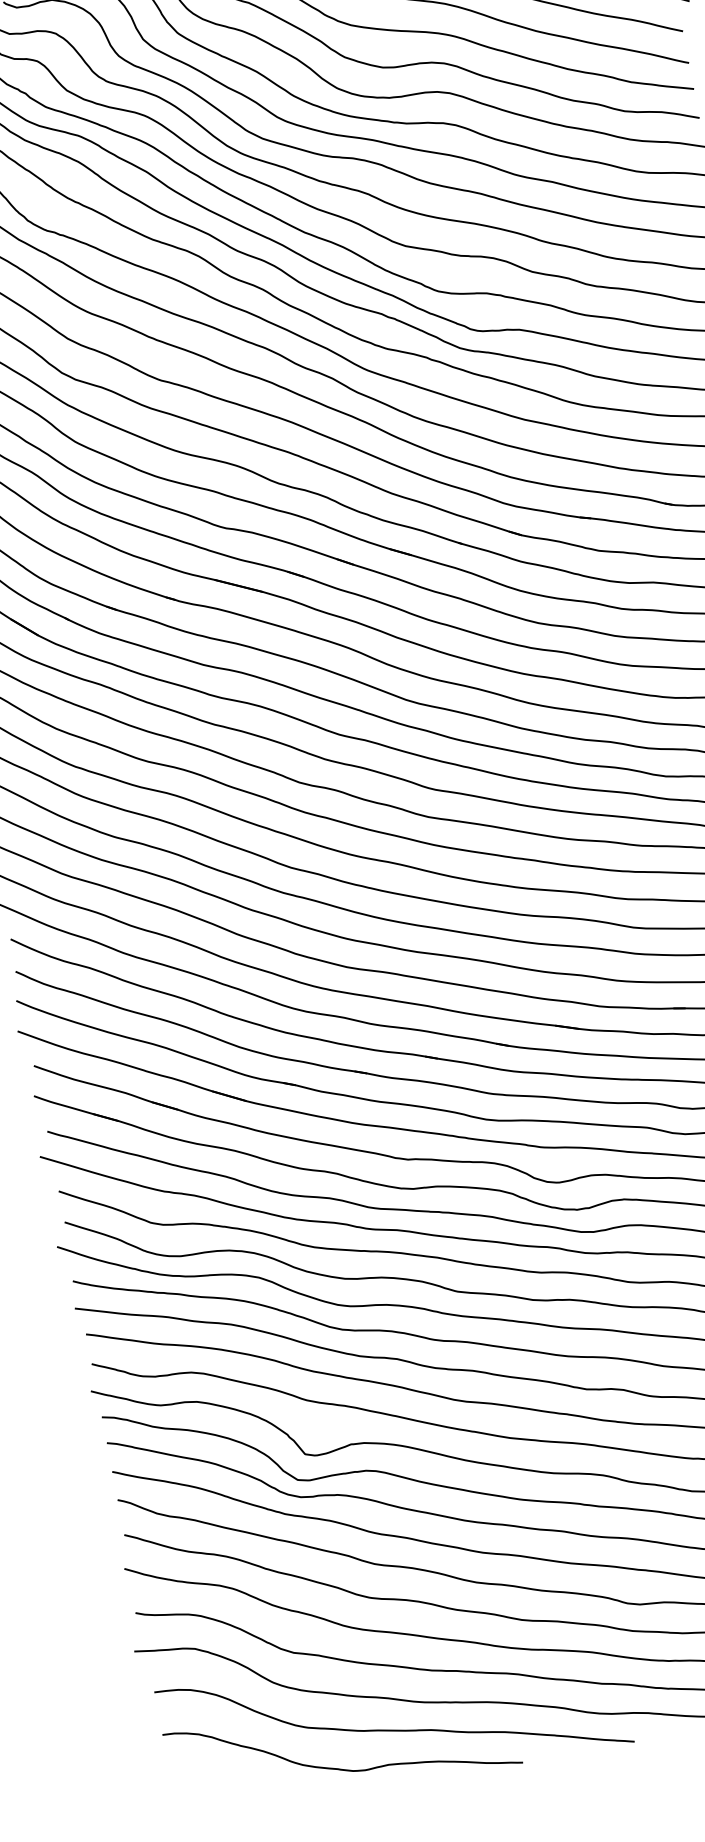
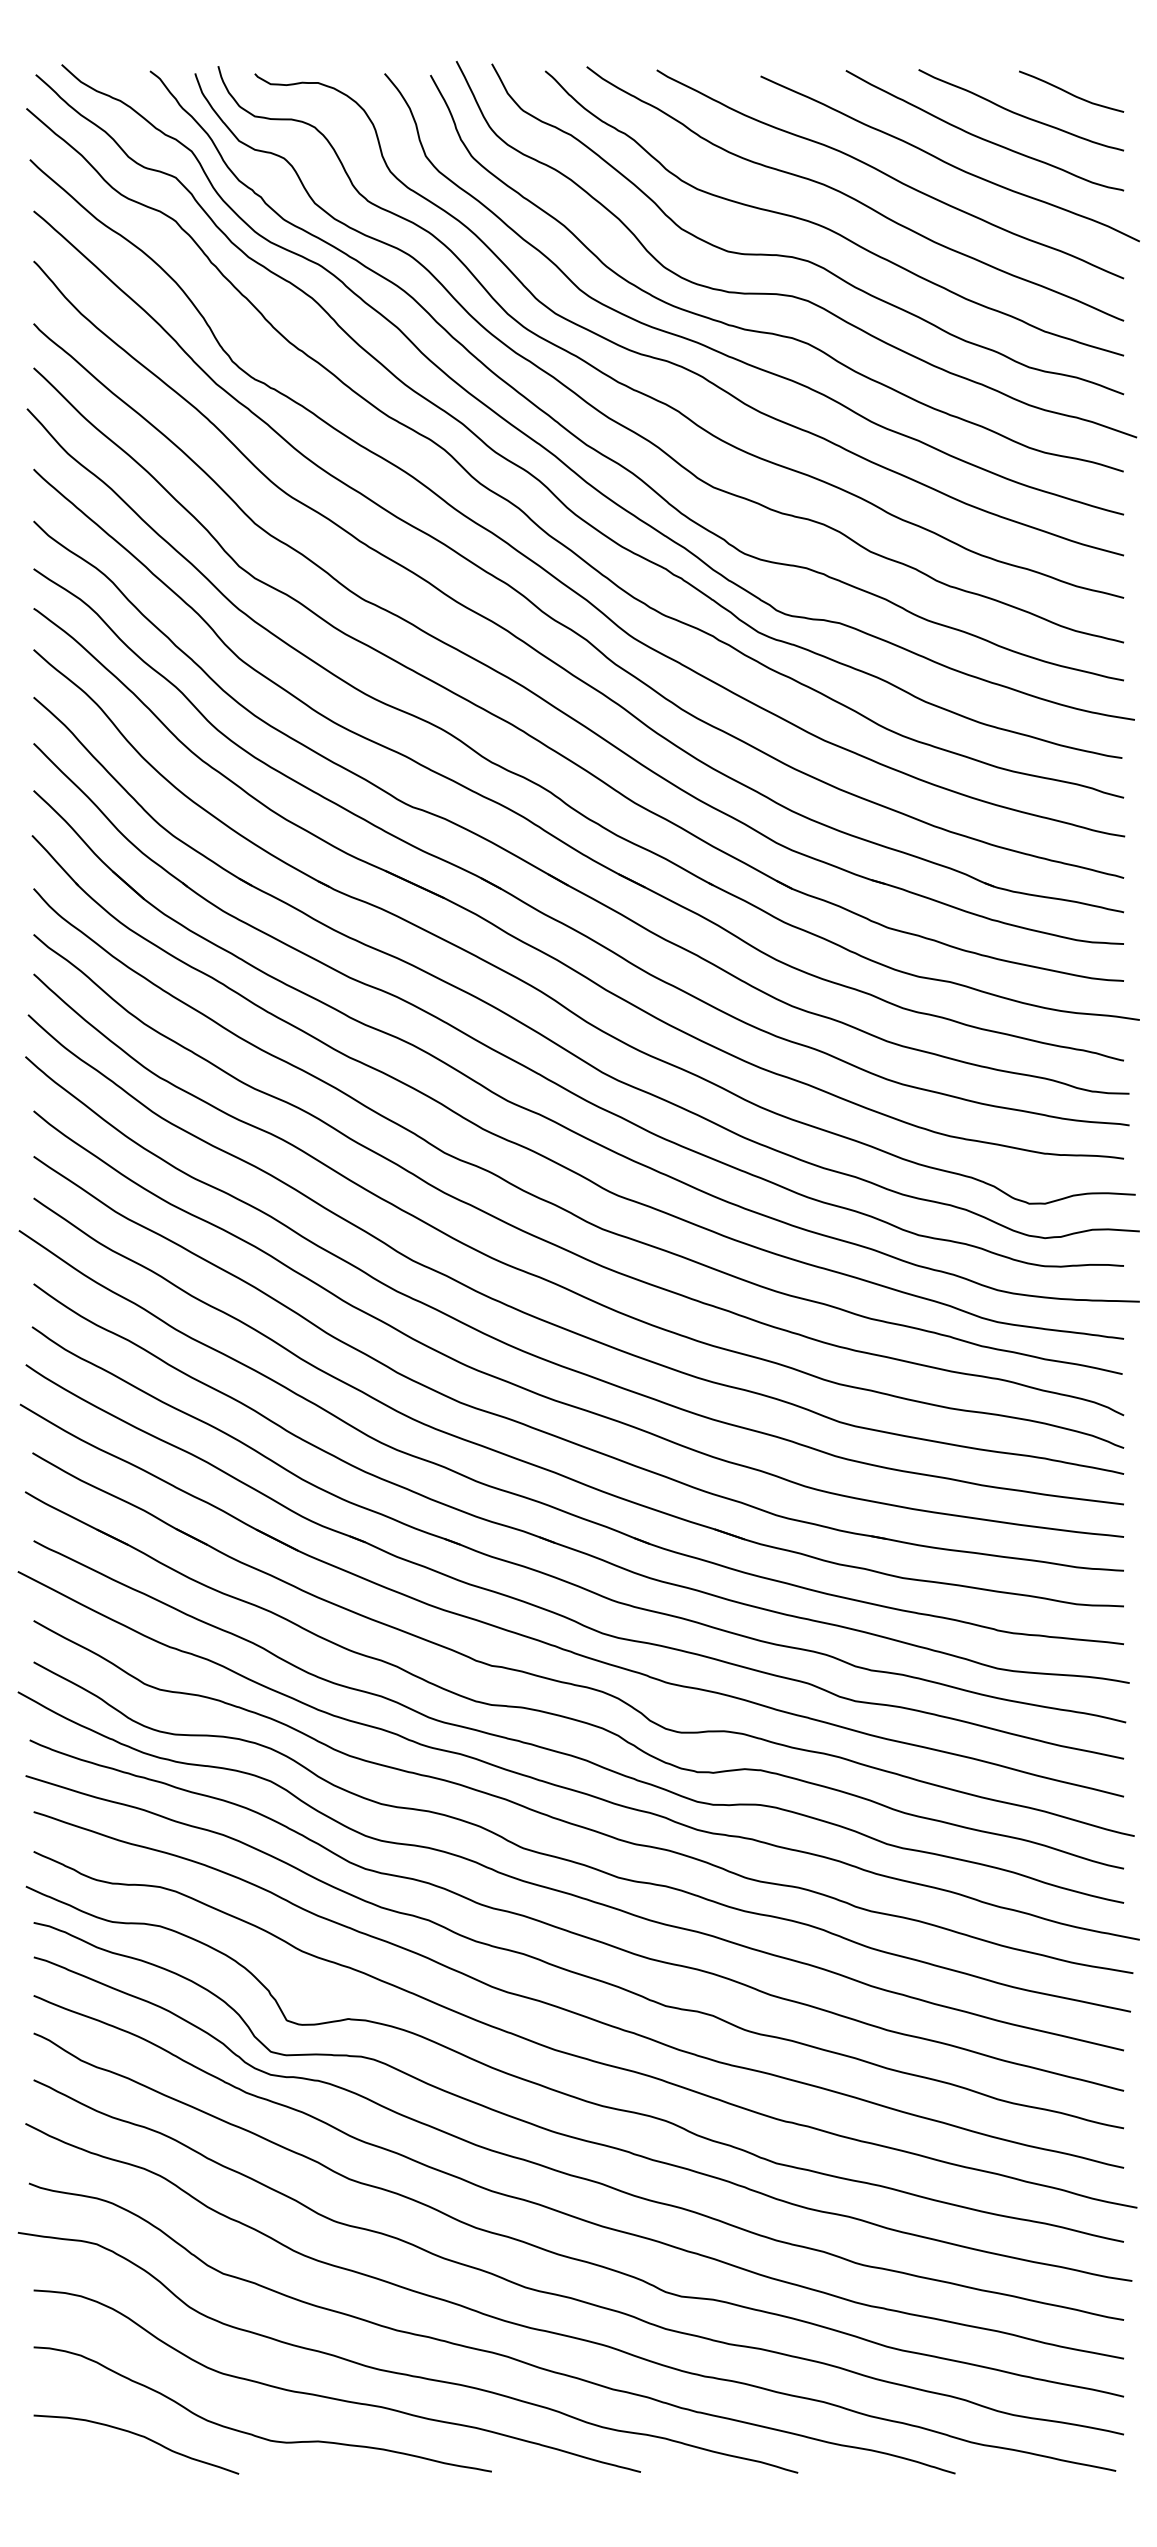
curve: (254, 1786) -> (139, 2436), added

